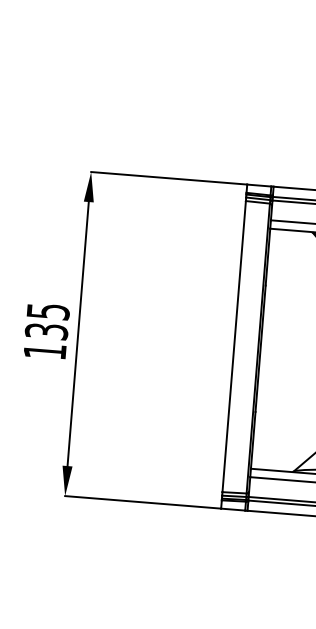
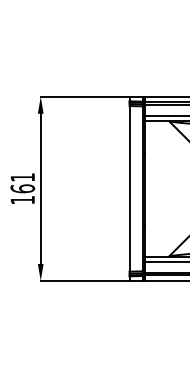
text: (46, 322) -> (22, 183), 135 -> 161

